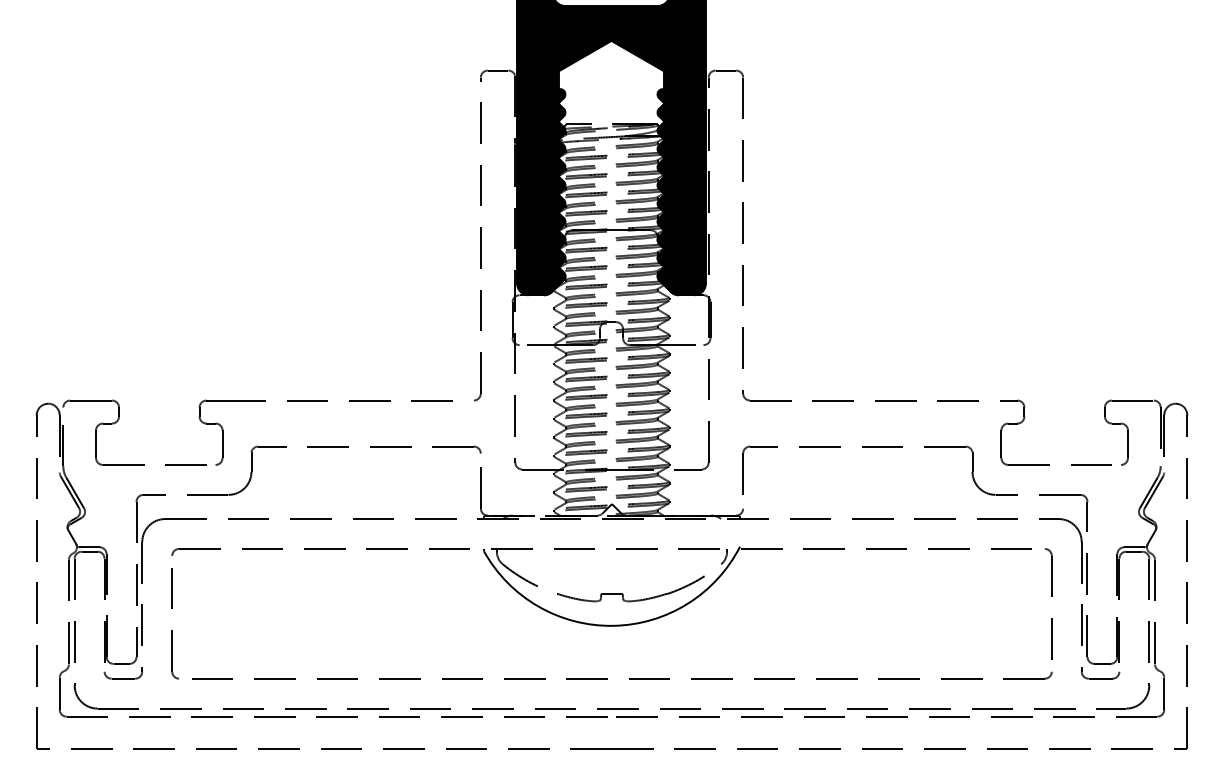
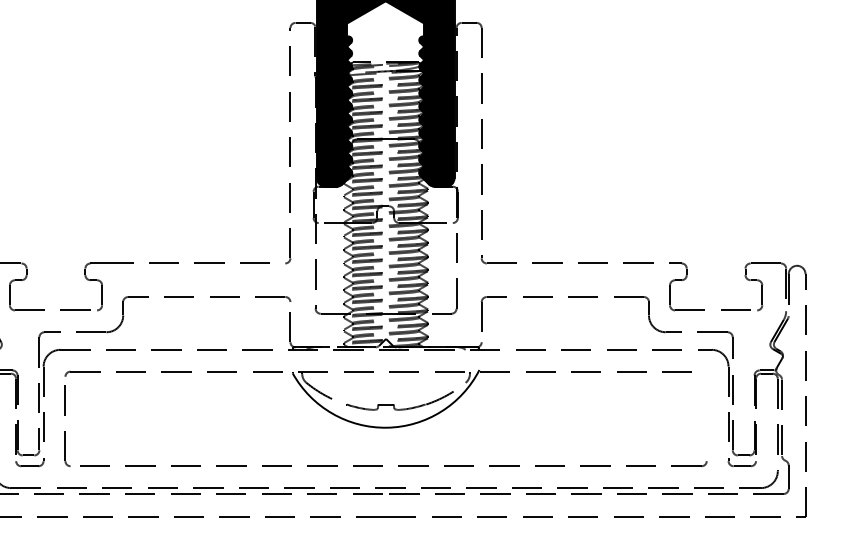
part: (1051, 596) -> (706, 406), removed

